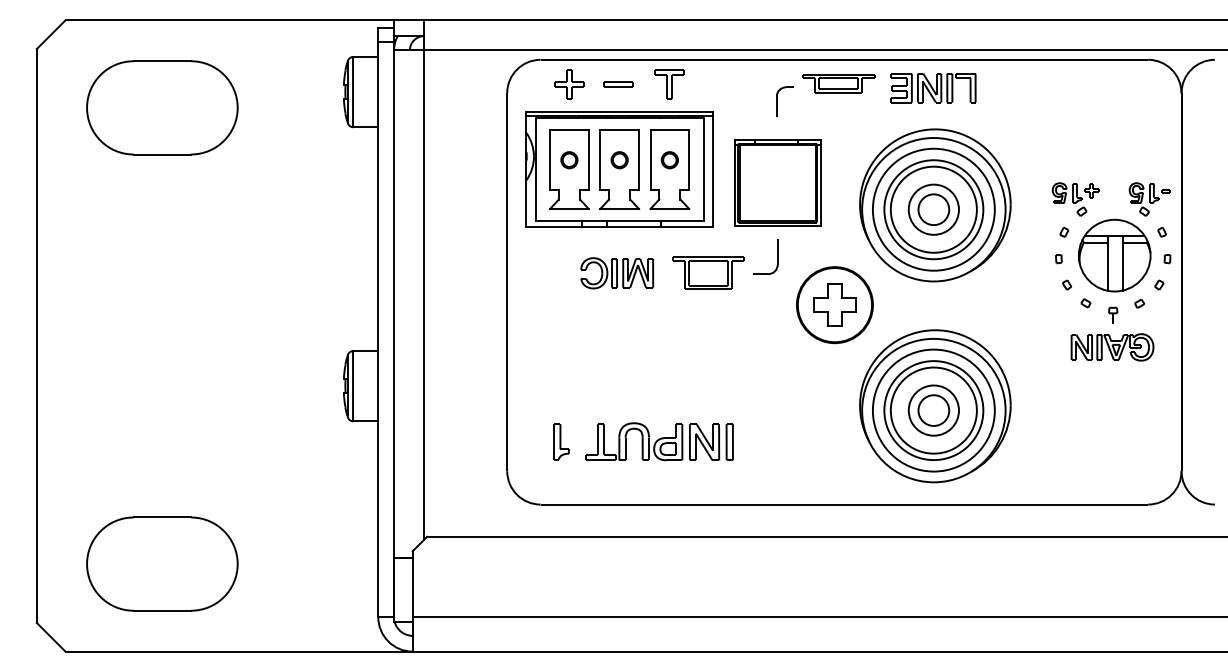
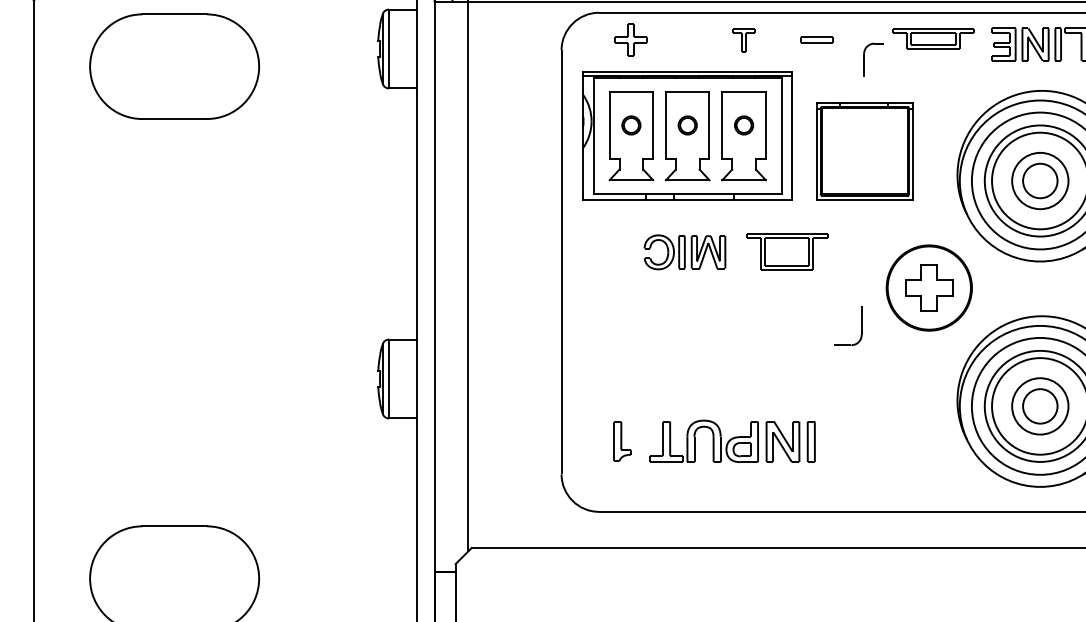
part: (618, 84) -> (816, 40), moved
part: (669, 84) -> (743, 40), size x0.7
part: (777, 256) -> (861, 325), moved

